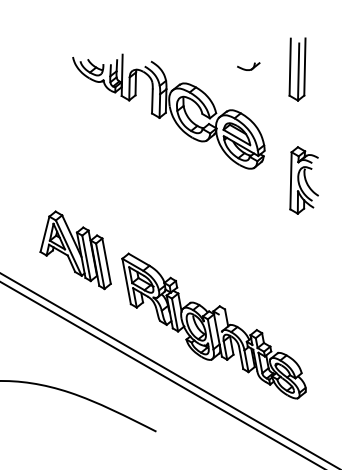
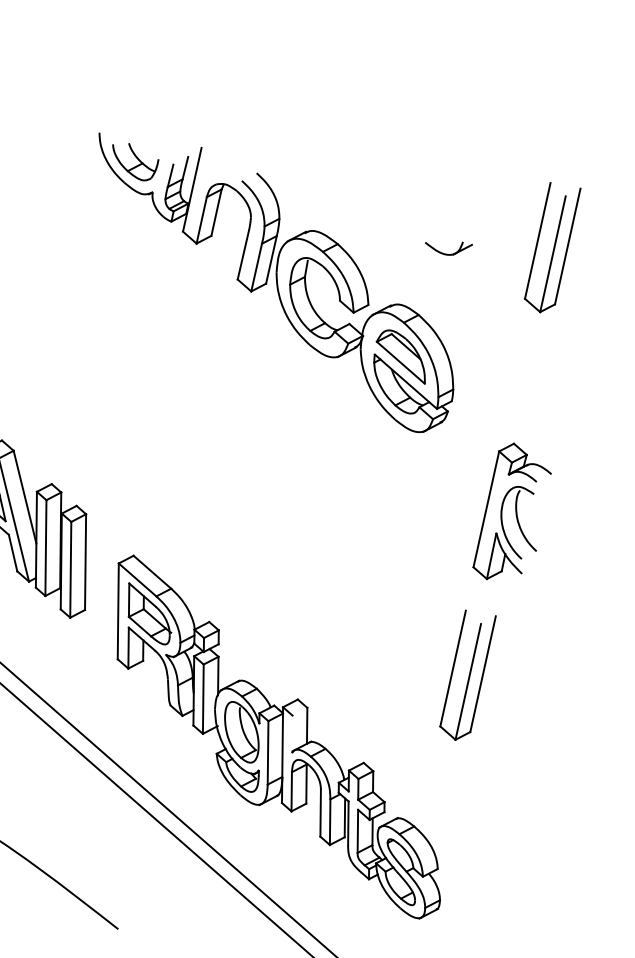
part: (248, 66) -> (448, 247), moved
part: (303, 180) -> (511, 513), moved
part: (297, 279) -> (467, 676), added

